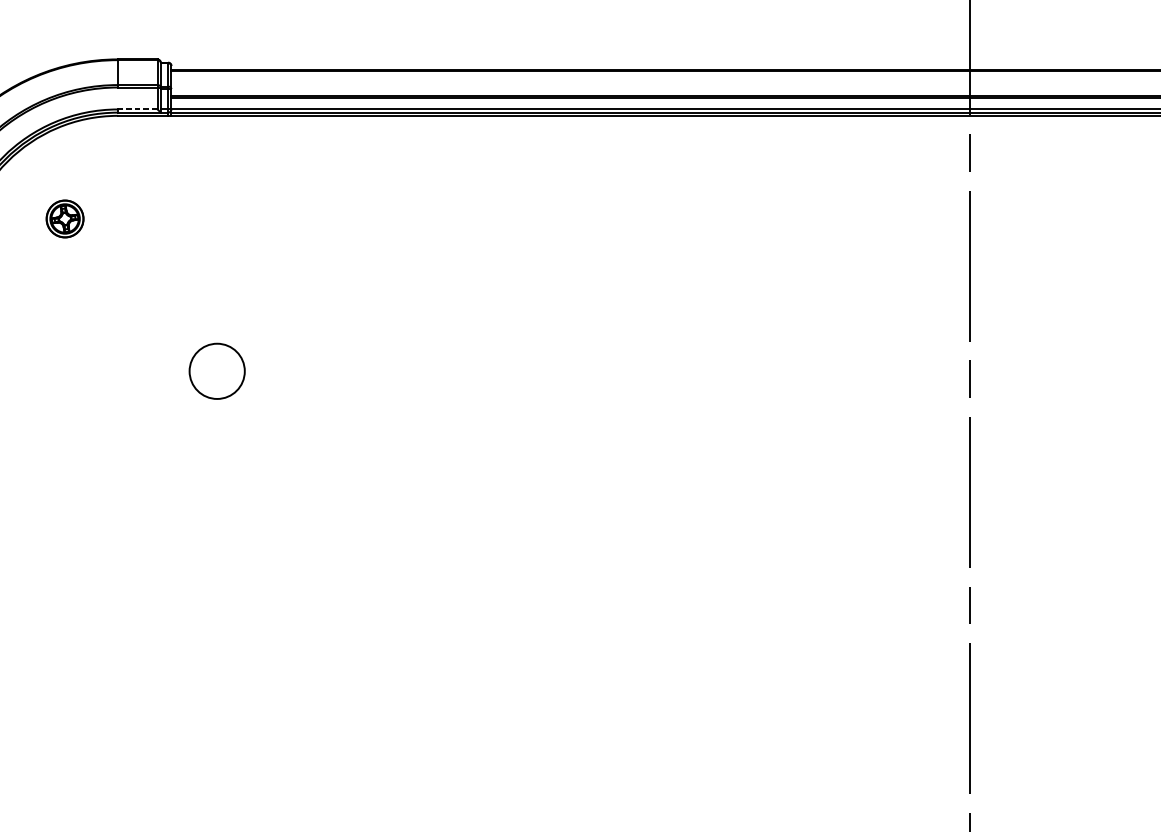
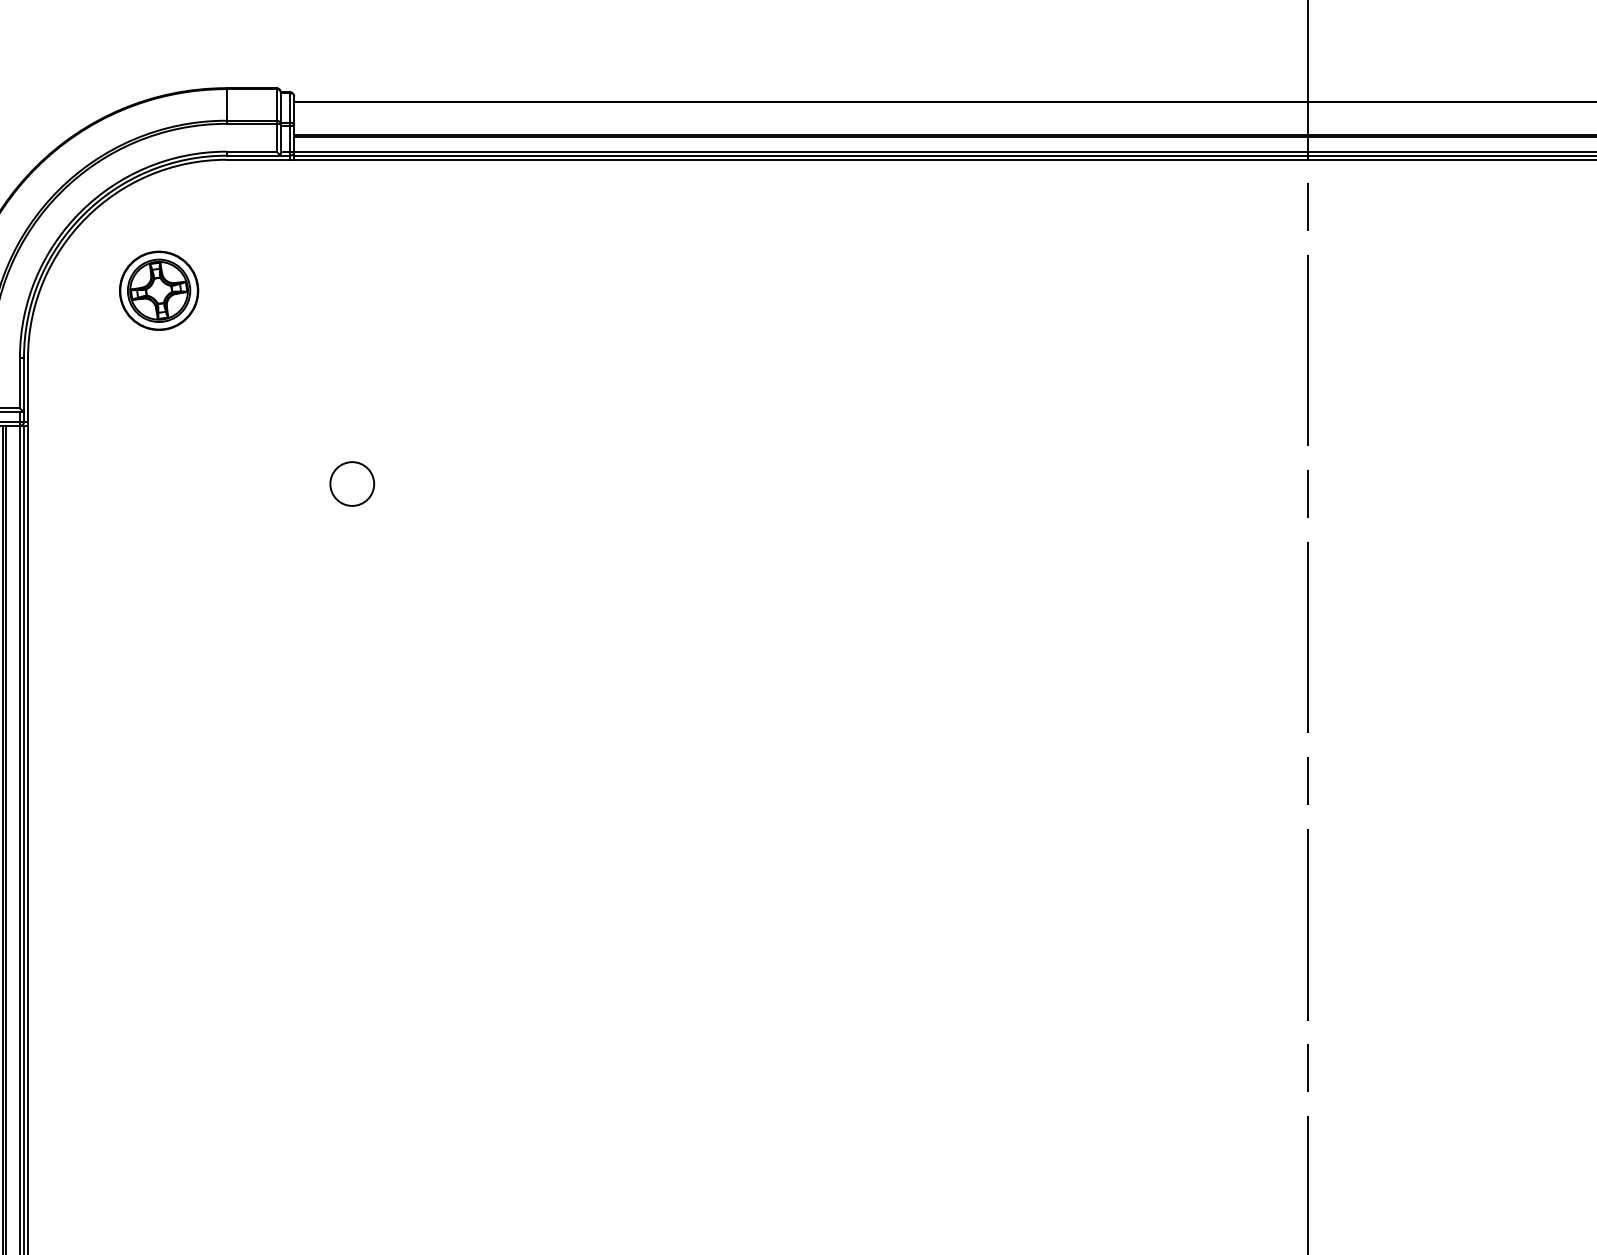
line: (137, 109) -> (251, 151), dashed -> solid
part: (65, 218) -> (159, 290), size x1.67
circle: (217, 370) -> (352, 483), size x0.62

